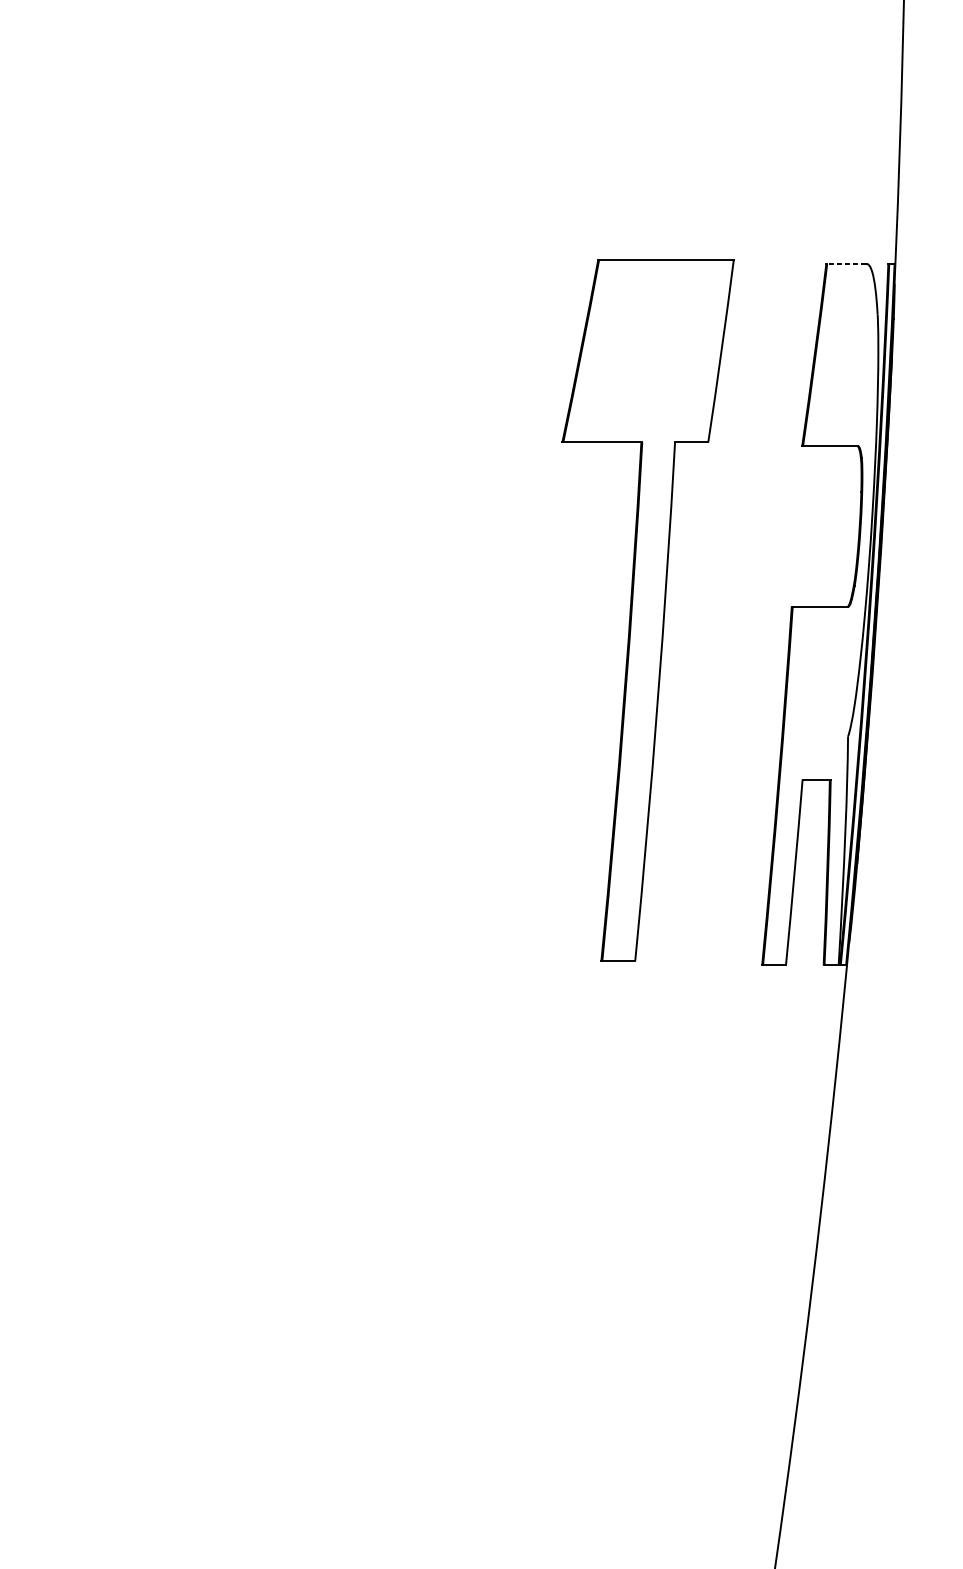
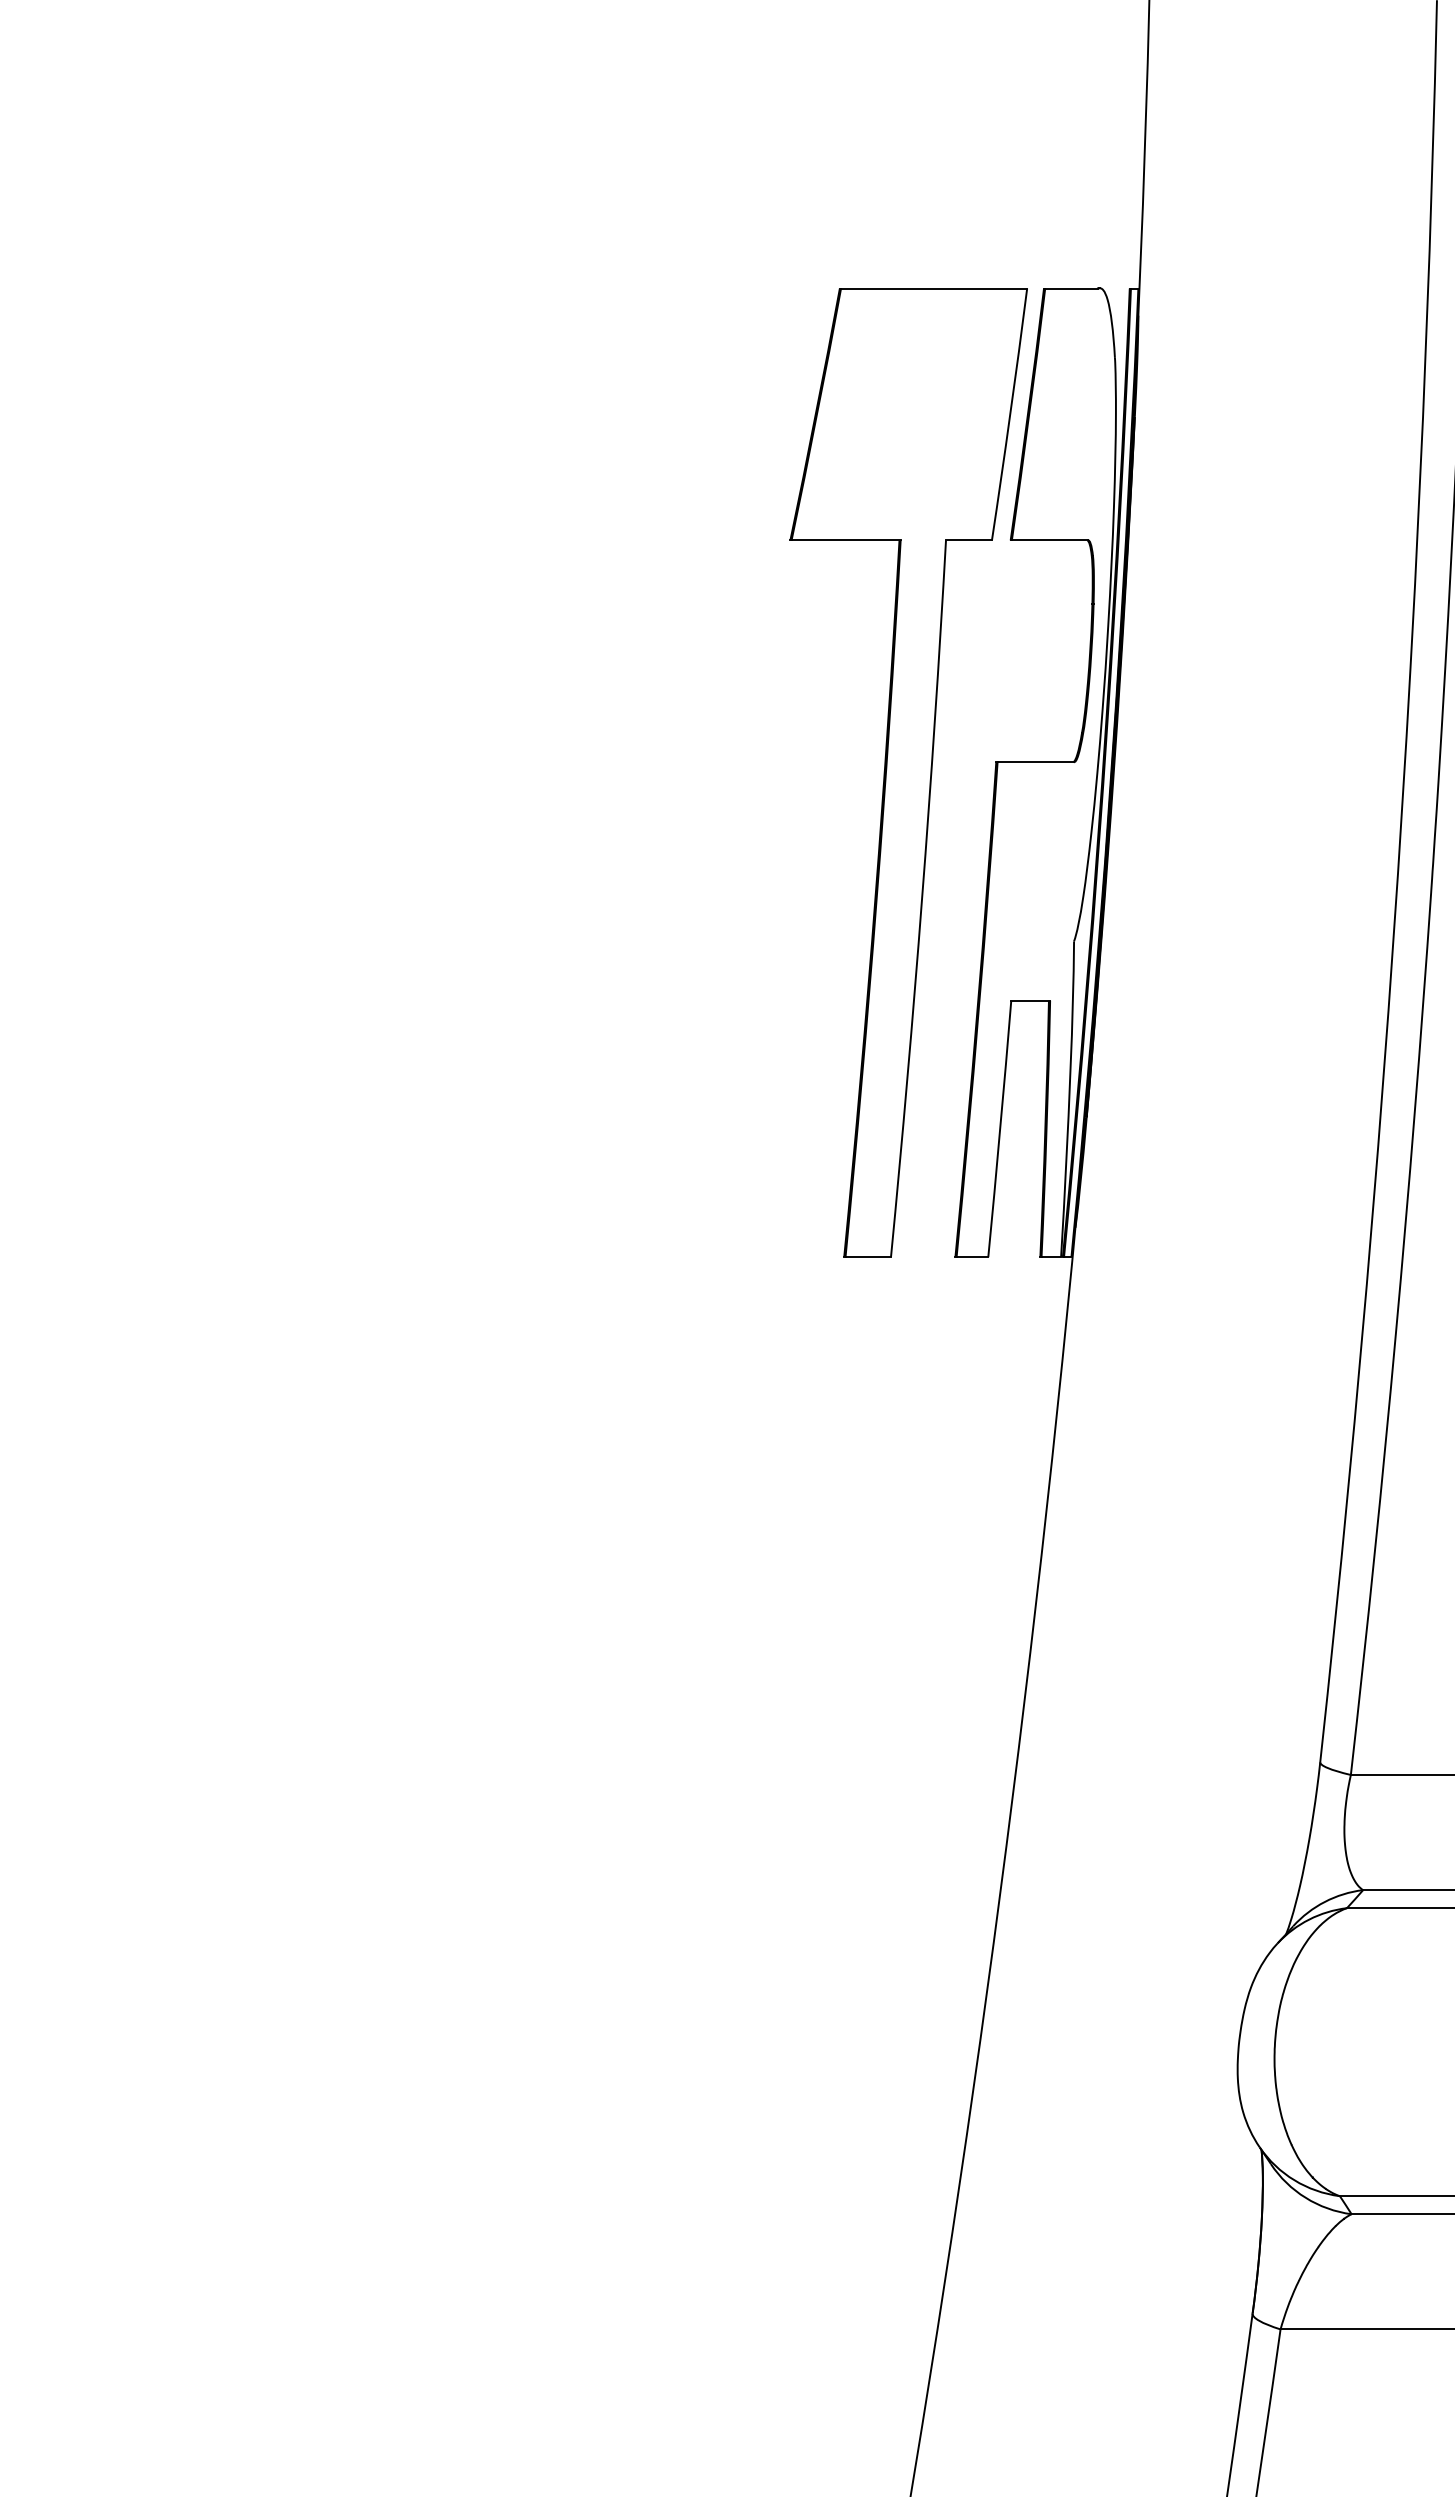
line: (846, 264) -> (1071, 288), dashed -> solid
part: (647, 610) -> (908, 772), moved

